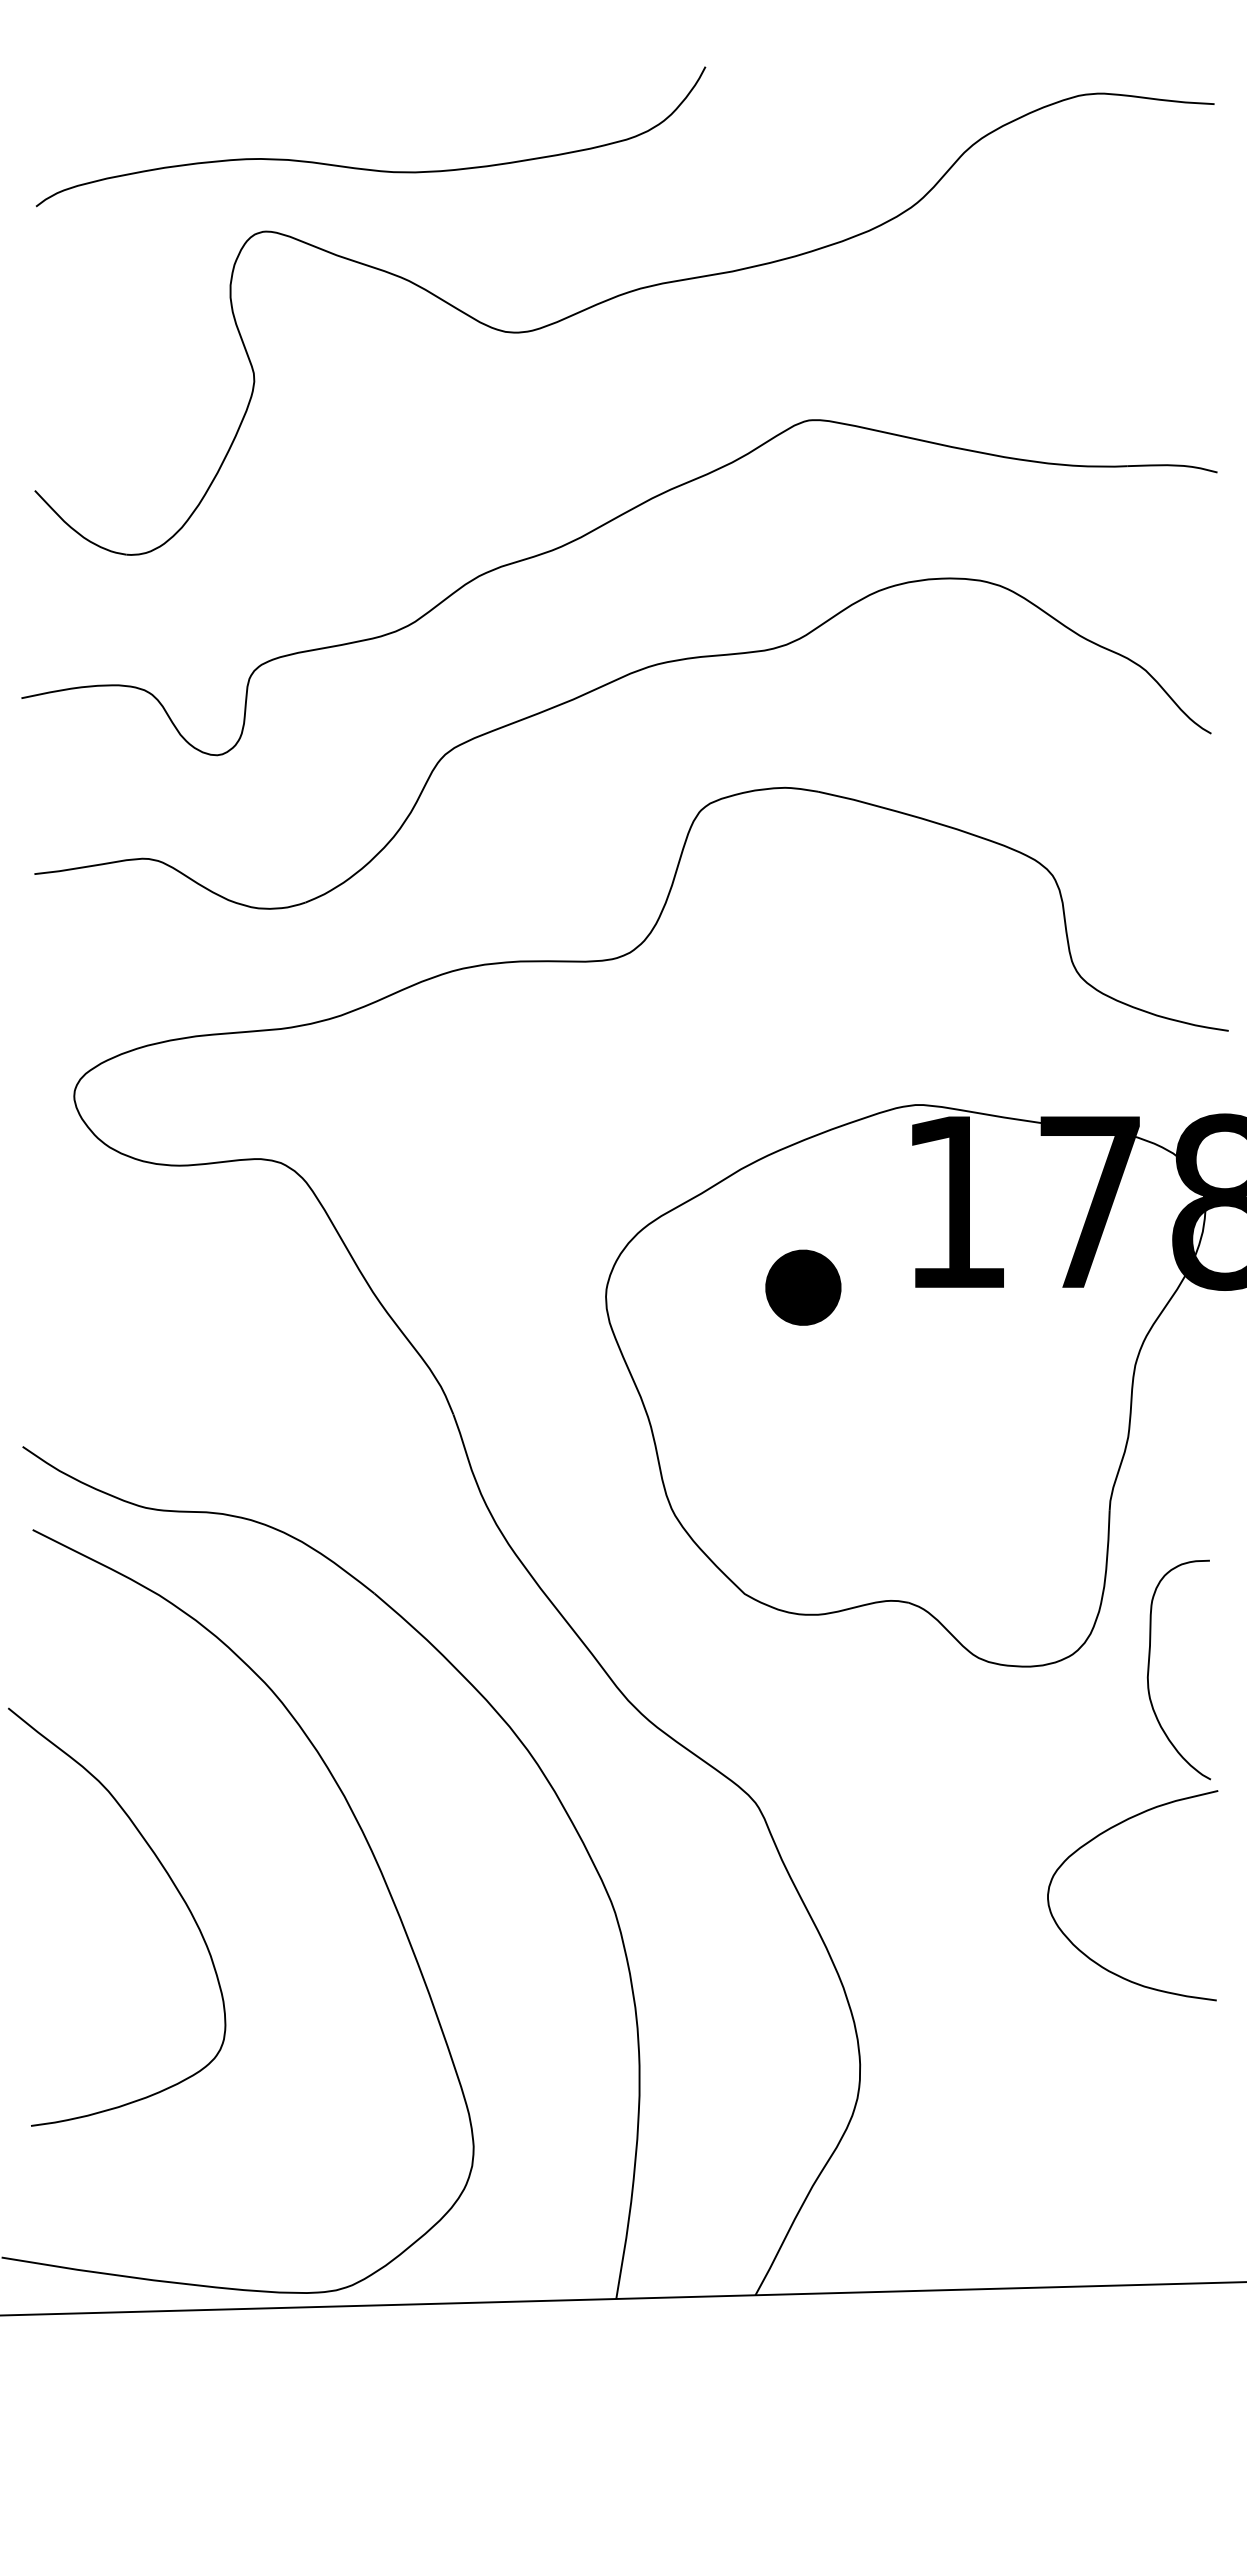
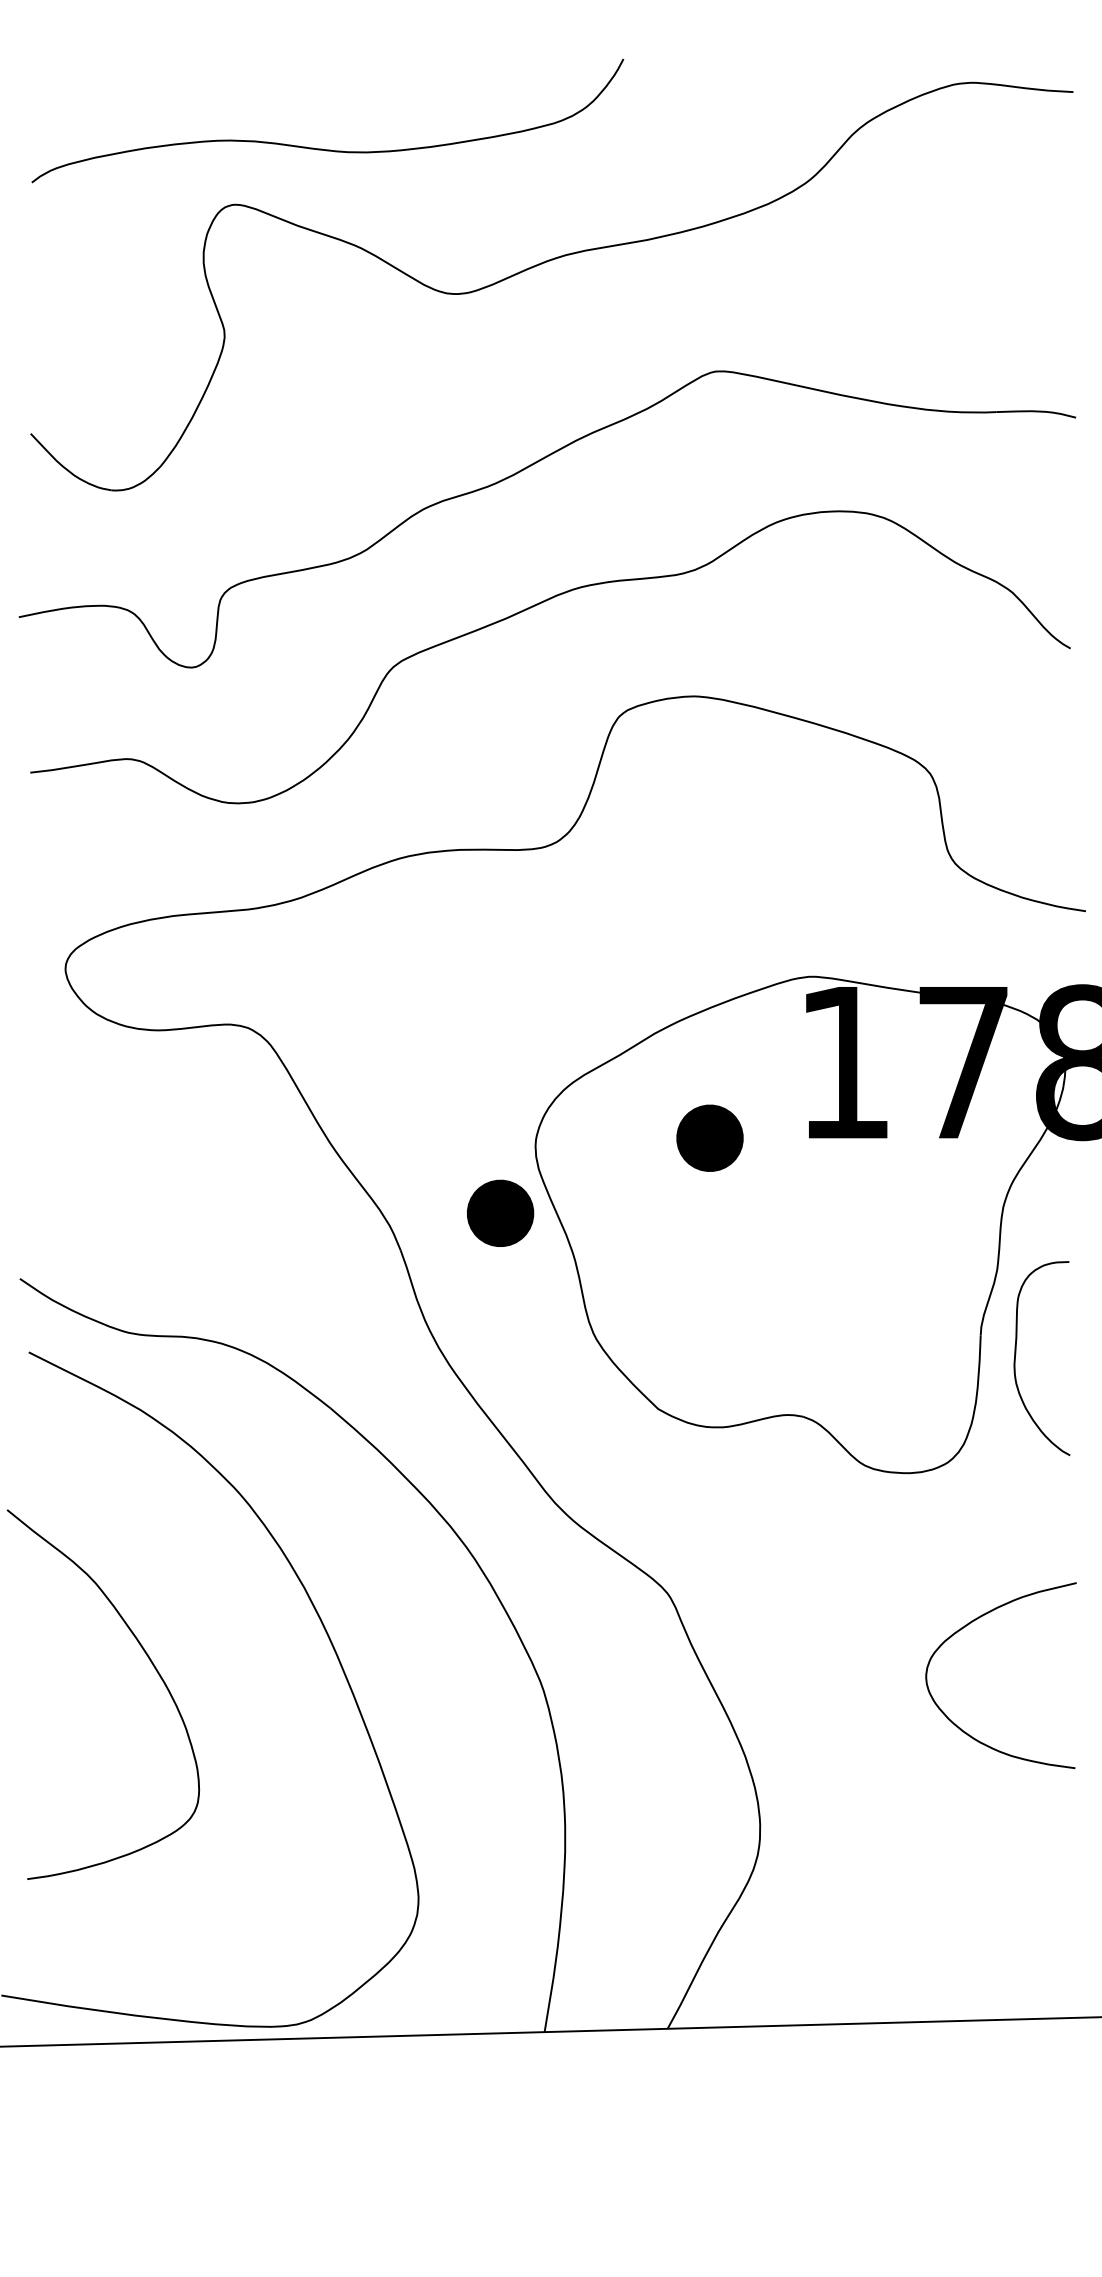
part: (566, 1372) -> (500, 1213), added
curve: (1149, 1669) -> (1015, 1358), moved

